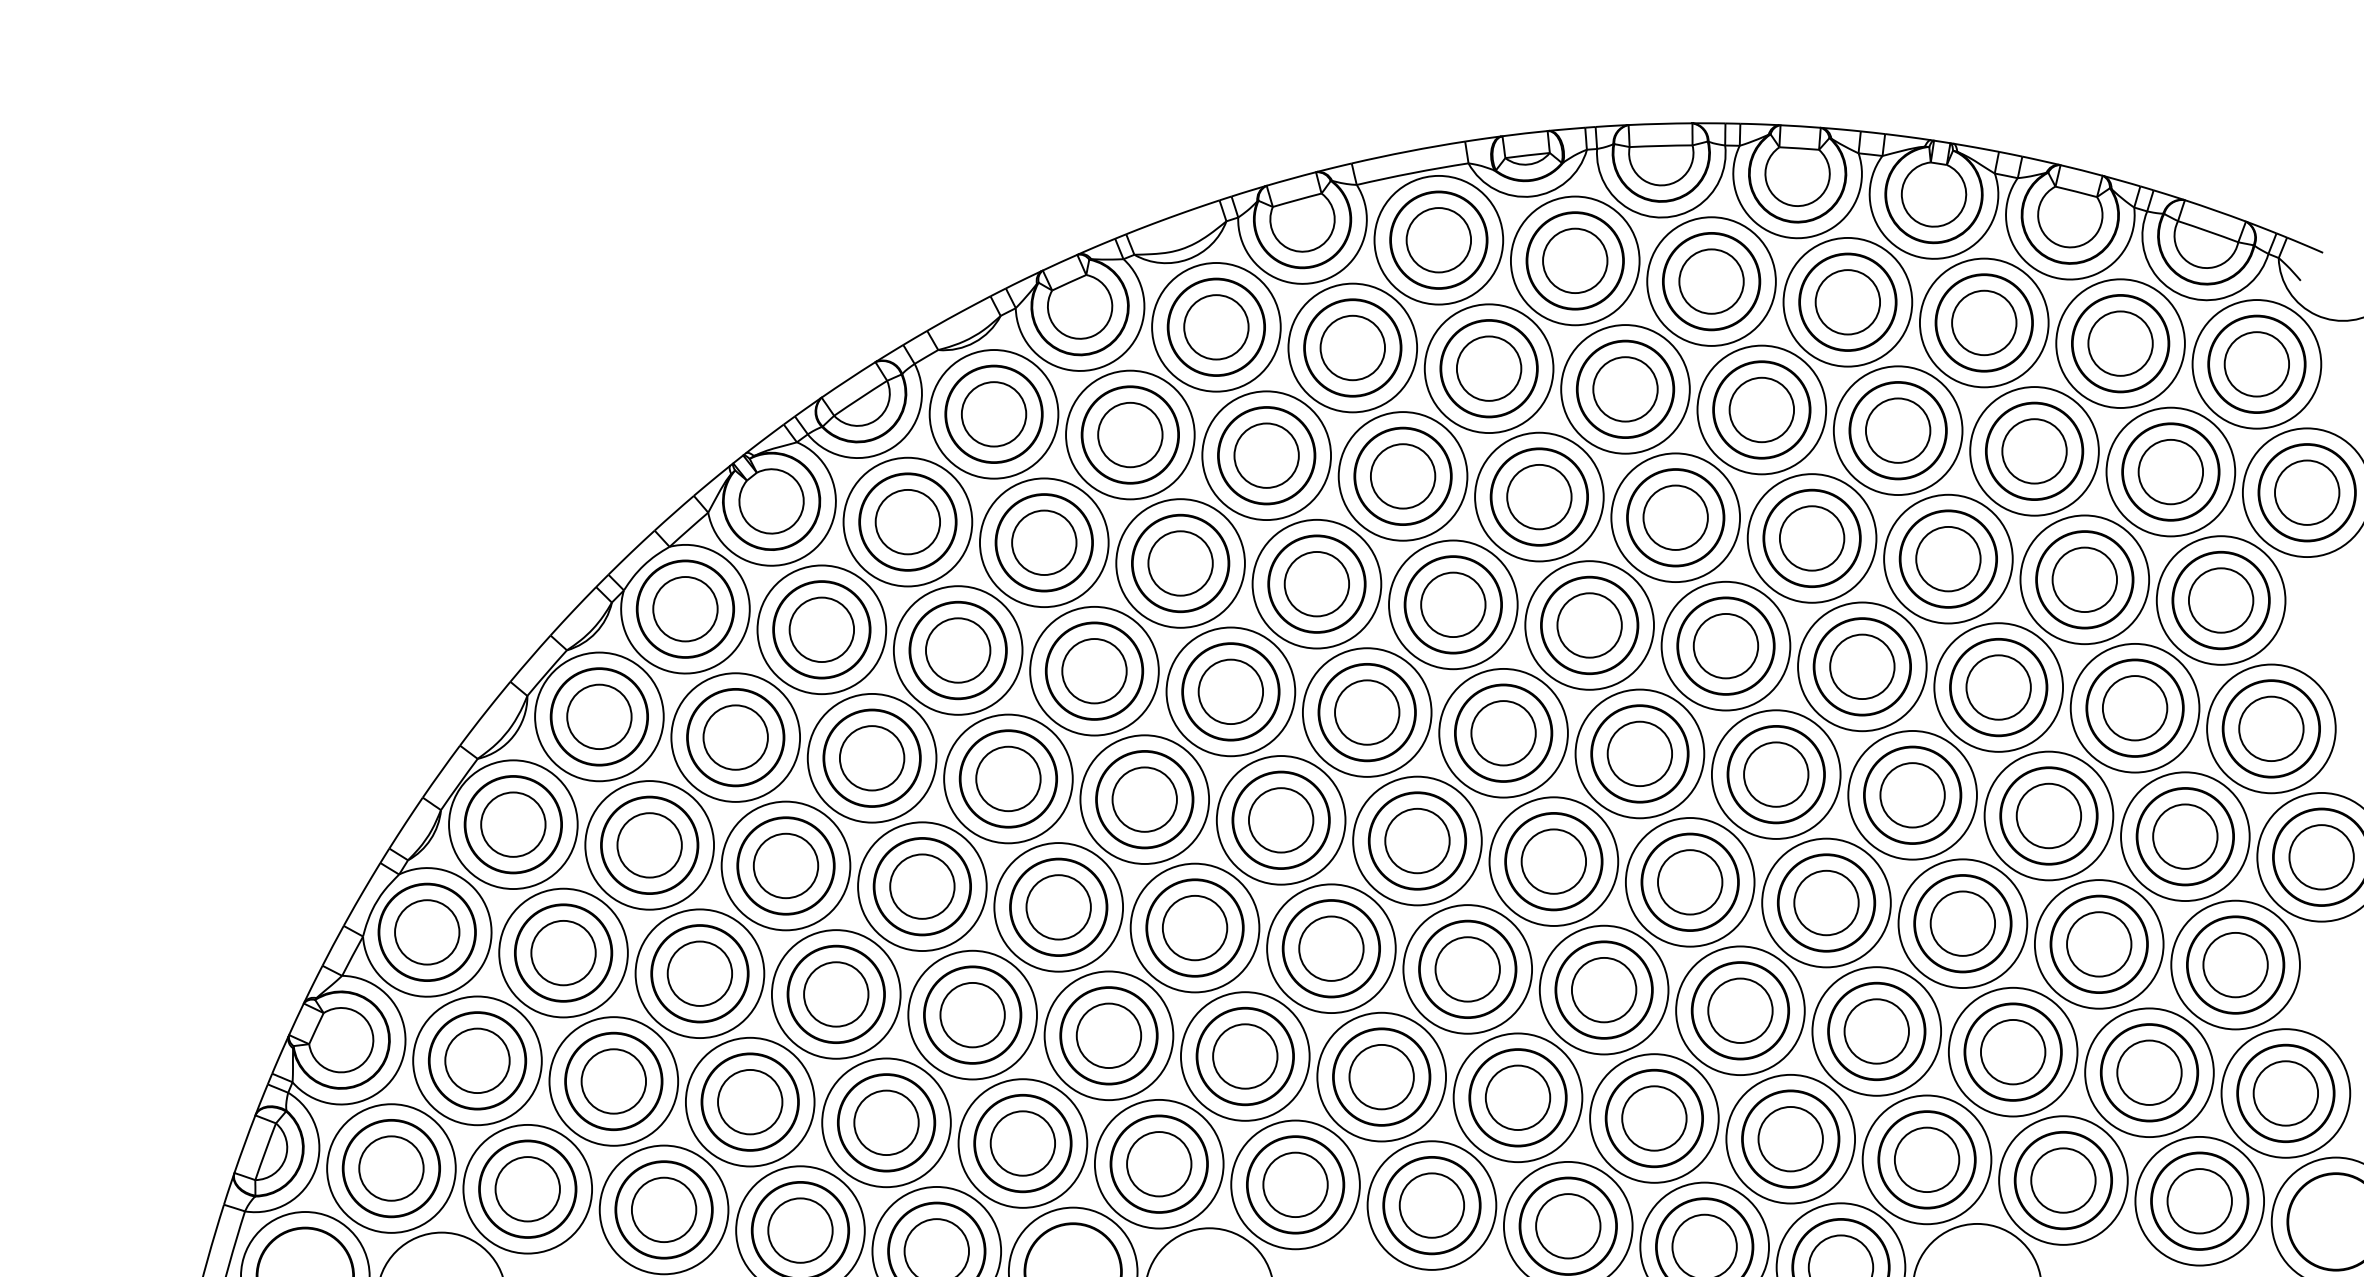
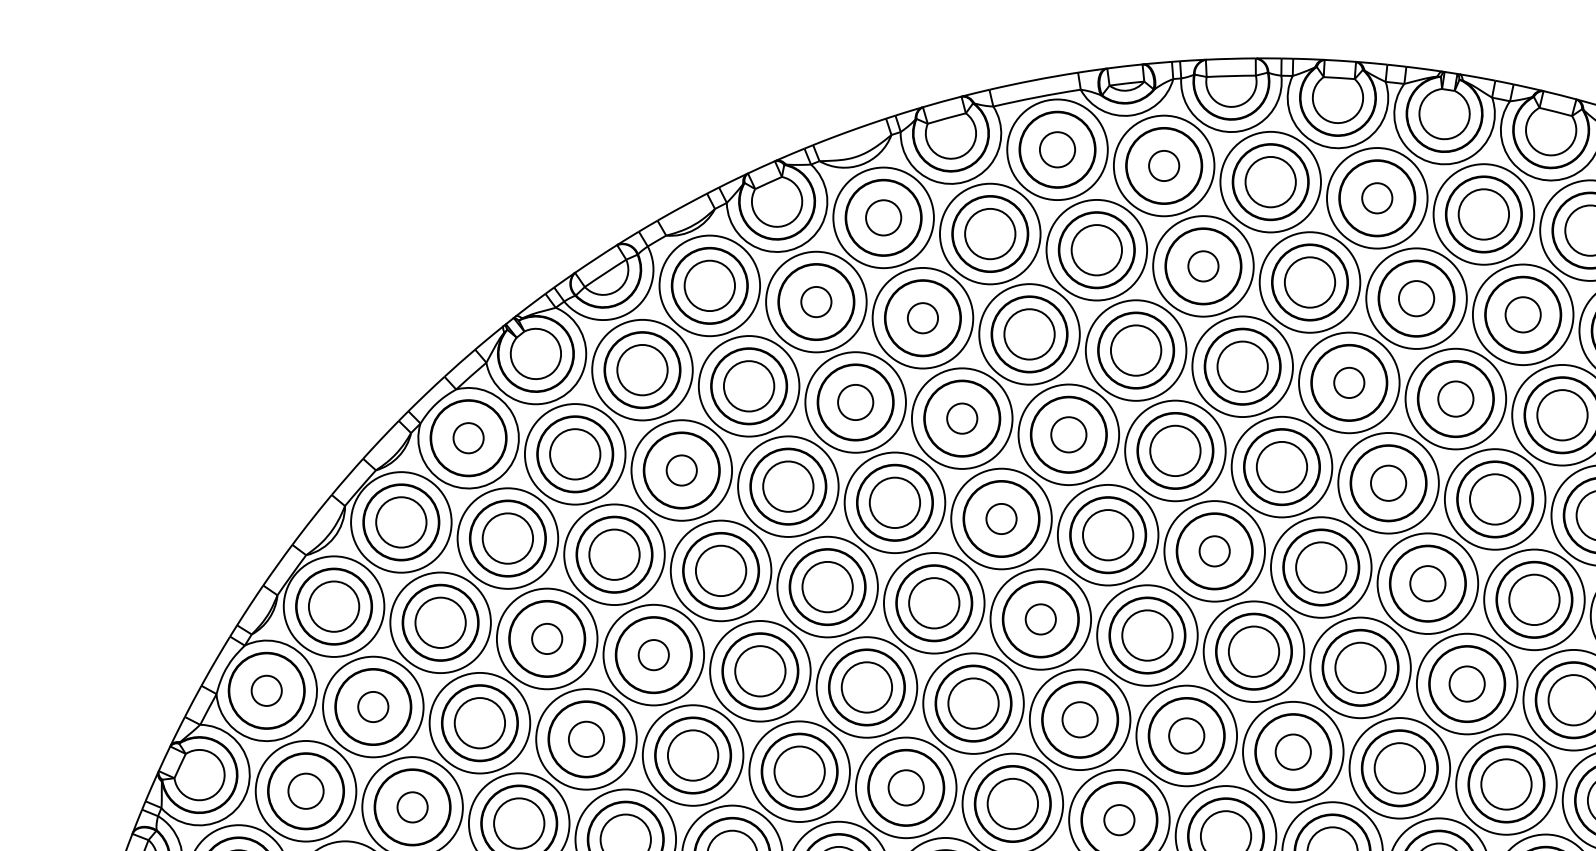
circle: (1438, 240) -> (1057, 150), size x0.7
circle: (1575, 260) -> (1164, 165), size x0.6
circle: (1847, 302) -> (1376, 198), size x0.6
circle: (1216, 327) -> (883, 218), size x0.7
circle: (1625, 389) -> (1203, 266), size x0.6
circle: (1897, 430) -> (1416, 298), size x0.7
circle: (1130, 434) -> (816, 301), size x0.6
circle: (2034, 451) -> (1523, 314), size x0.7
circle: (1266, 455) -> (922, 318), size x0.6
circle: (1811, 538) -> (1348, 382), size x0.6
circle: (1948, 558) -> (1455, 398), size x0.7
circle: (1180, 563) -> (855, 402), size x0.7
circle: (1316, 583) -> (961, 418), size x0.6
circle: (1453, 604) -> (1068, 434), size x0.7
circle: (685, 609) -> (468, 438), size x0.6
circle: (957, 650) -> (681, 470), size x0.6
circle: (1862, 666) -> (1388, 483), size x0.7
circle: (1367, 712) -> (1001, 518), size x0.6
circle: (1639, 753) -> (1214, 551), size x0.6
circle: (1912, 795) -> (1427, 583), size x0.7
circle: (1417, 840) -> (1040, 619), size x0.6
circle: (785, 865) -> (546, 638), size x0.6
circle: (922, 886) -> (653, 654), size x0.6
circle: (1962, 923) -> (1466, 683), size x0.7
circle: (427, 932) -> (266, 690), size x0.6
circle: (563, 952) -> (373, 706), size x0.6
circle: (1467, 969) -> (1079, 719), size x0.7
circle: (1603, 989) -> (1186, 735), size x0.7
circle: (836, 994) -> (586, 739), size x0.7
circle: (1740, 1010) -> (1293, 751), size x0.7
circle: (1245, 1056) -> (906, 787), size x0.7
circle: (477, 1060) -> (306, 790), size x0.7
circle: (613, 1081) -> (412, 807), size x0.6
circle: (1517, 1097) -> (1119, 819), size x0.6

